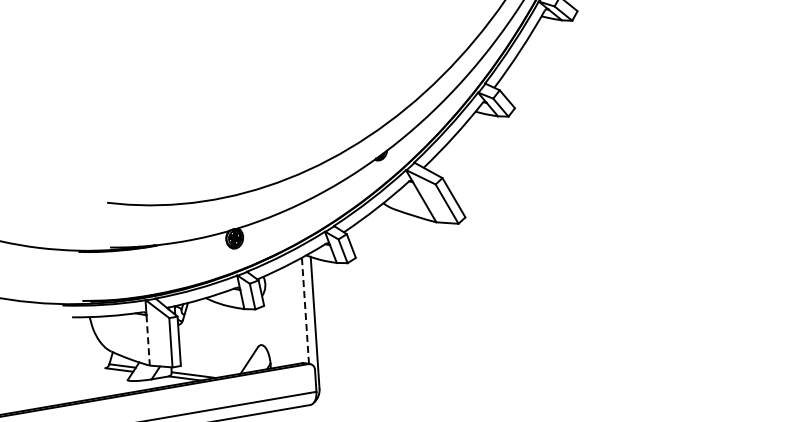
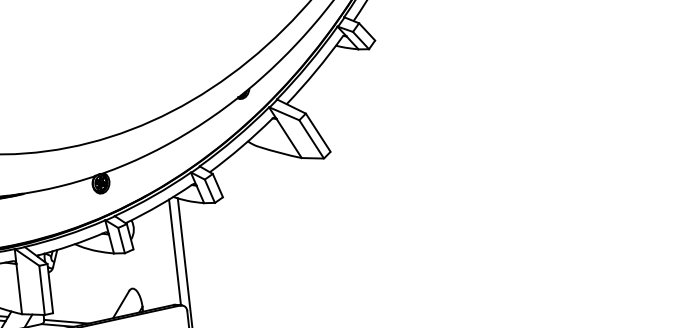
line: (305, 310) -> (175, 252), dashed -> solid
line: (148, 340) -> (19, 289), dashed -> solid

